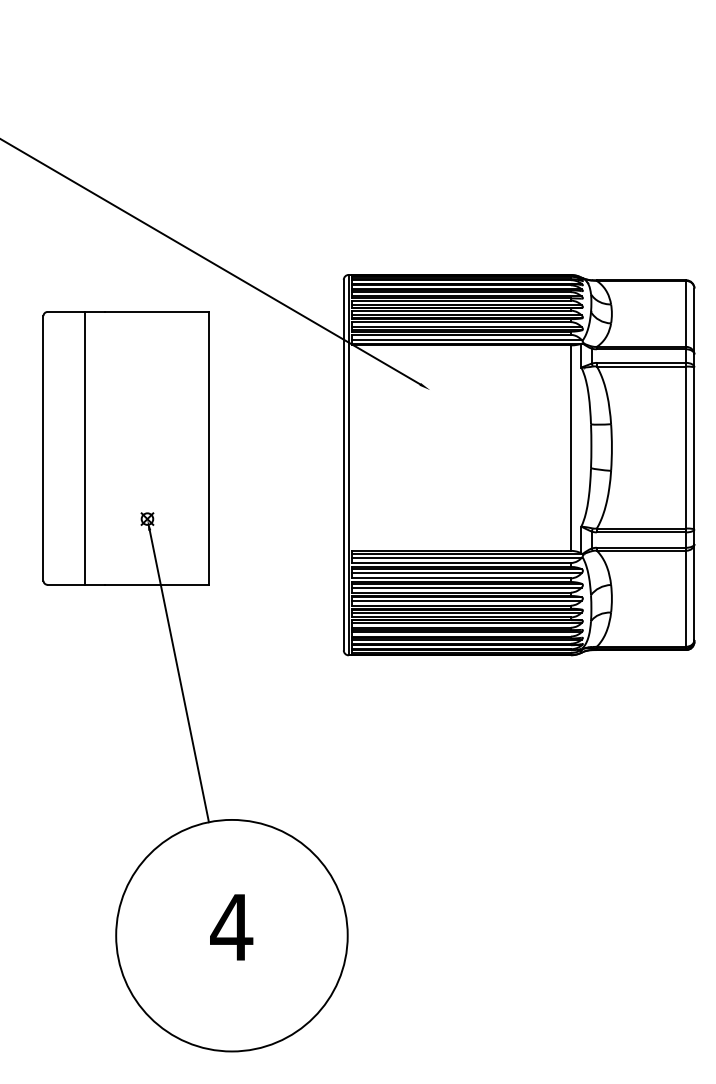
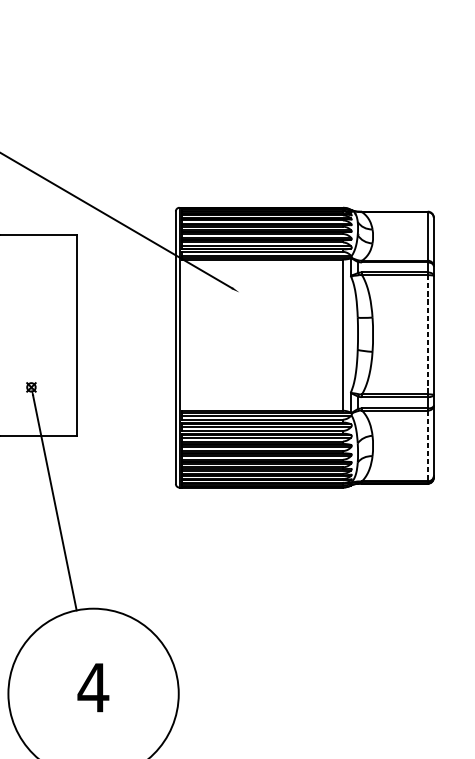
line: (686, 447) -> (428, 334), solid -> dashed
line: (686, 598) -> (428, 445), solid -> dashed

